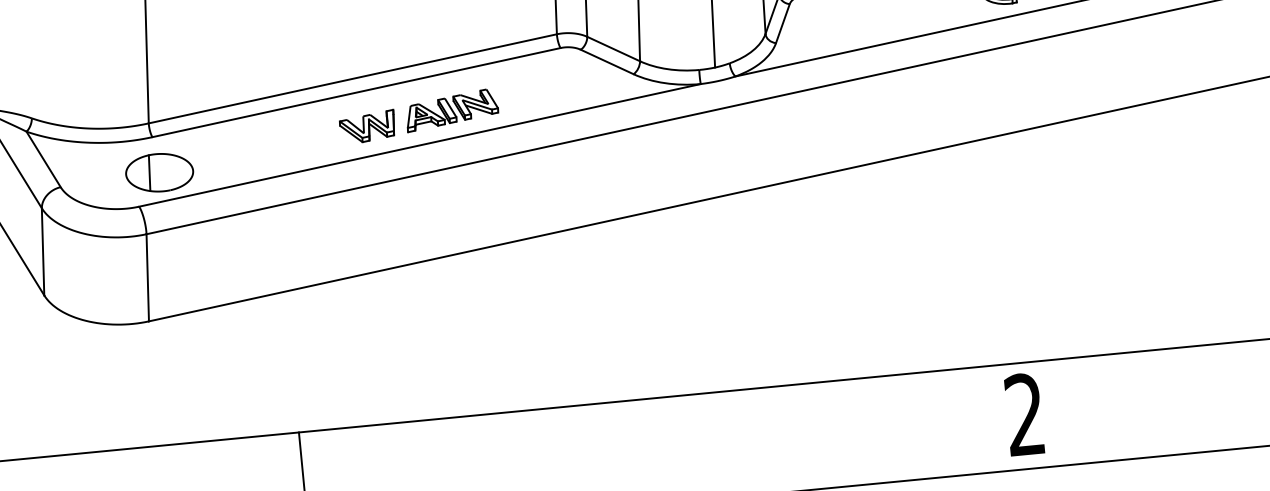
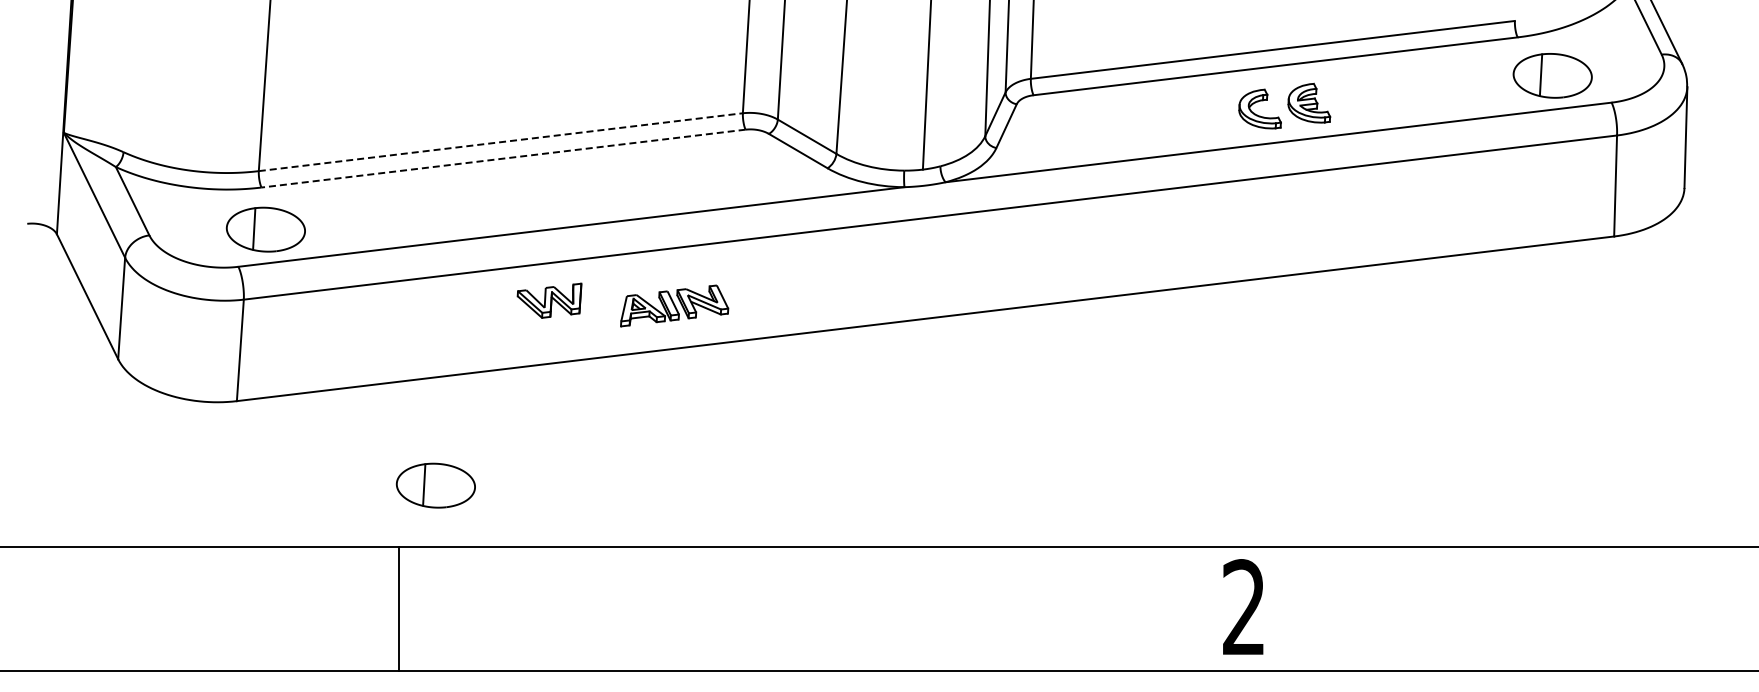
line: (352, 79) -> (500, 142), solid -> dashed
line: (356, 92) -> (503, 158), solid -> dashed
part: (451, 110) -> (674, 305), moved
part: (367, 126) -> (549, 300), moved
part: (325, 377) -> (435, 485), added

